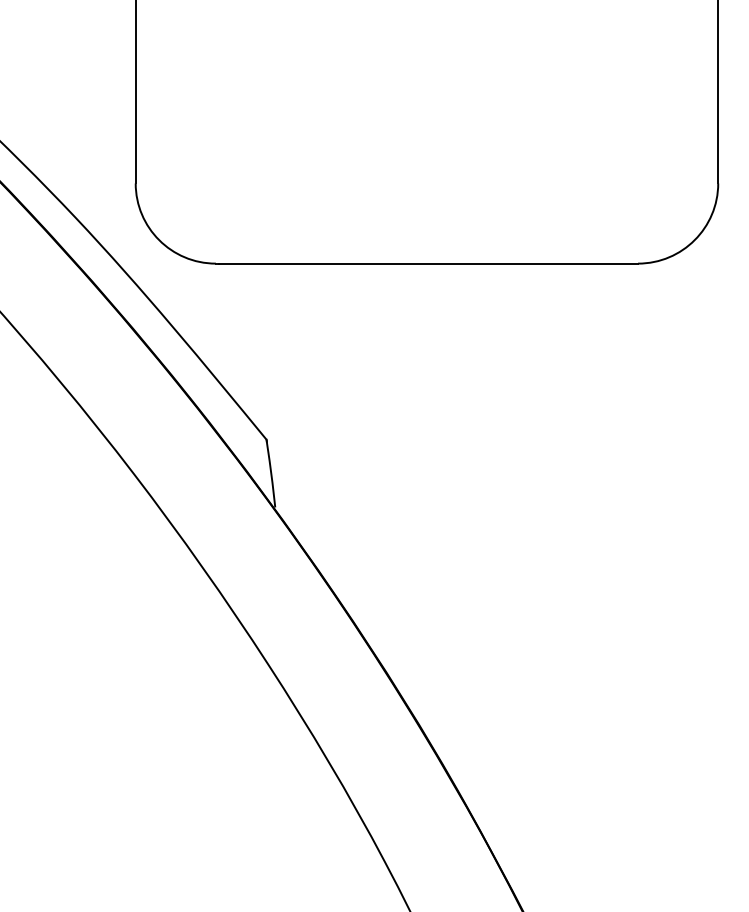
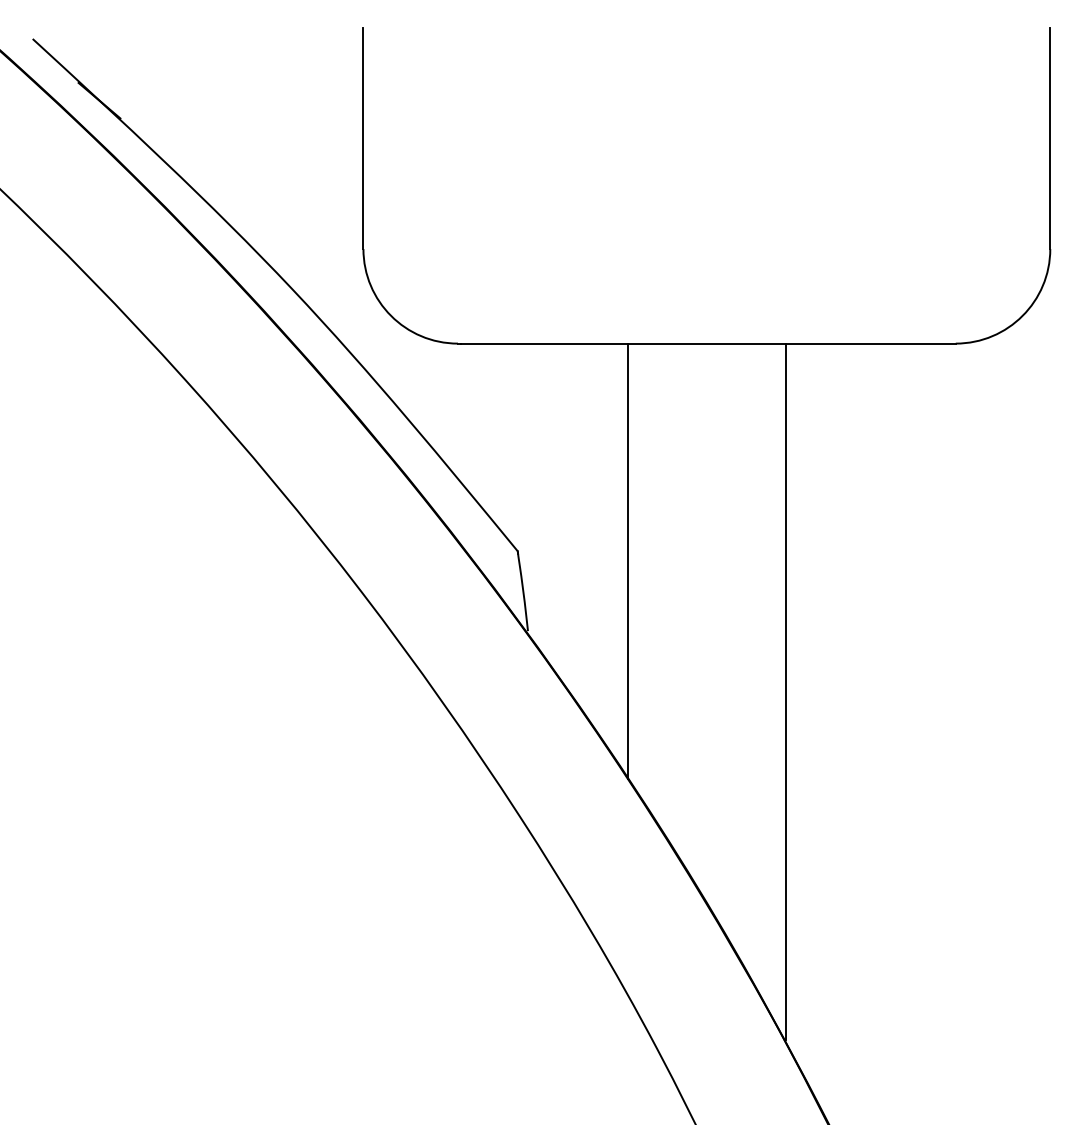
line: (360, 447) -> (628, 560), added
line: (493, 558) -> (785, 691), added

